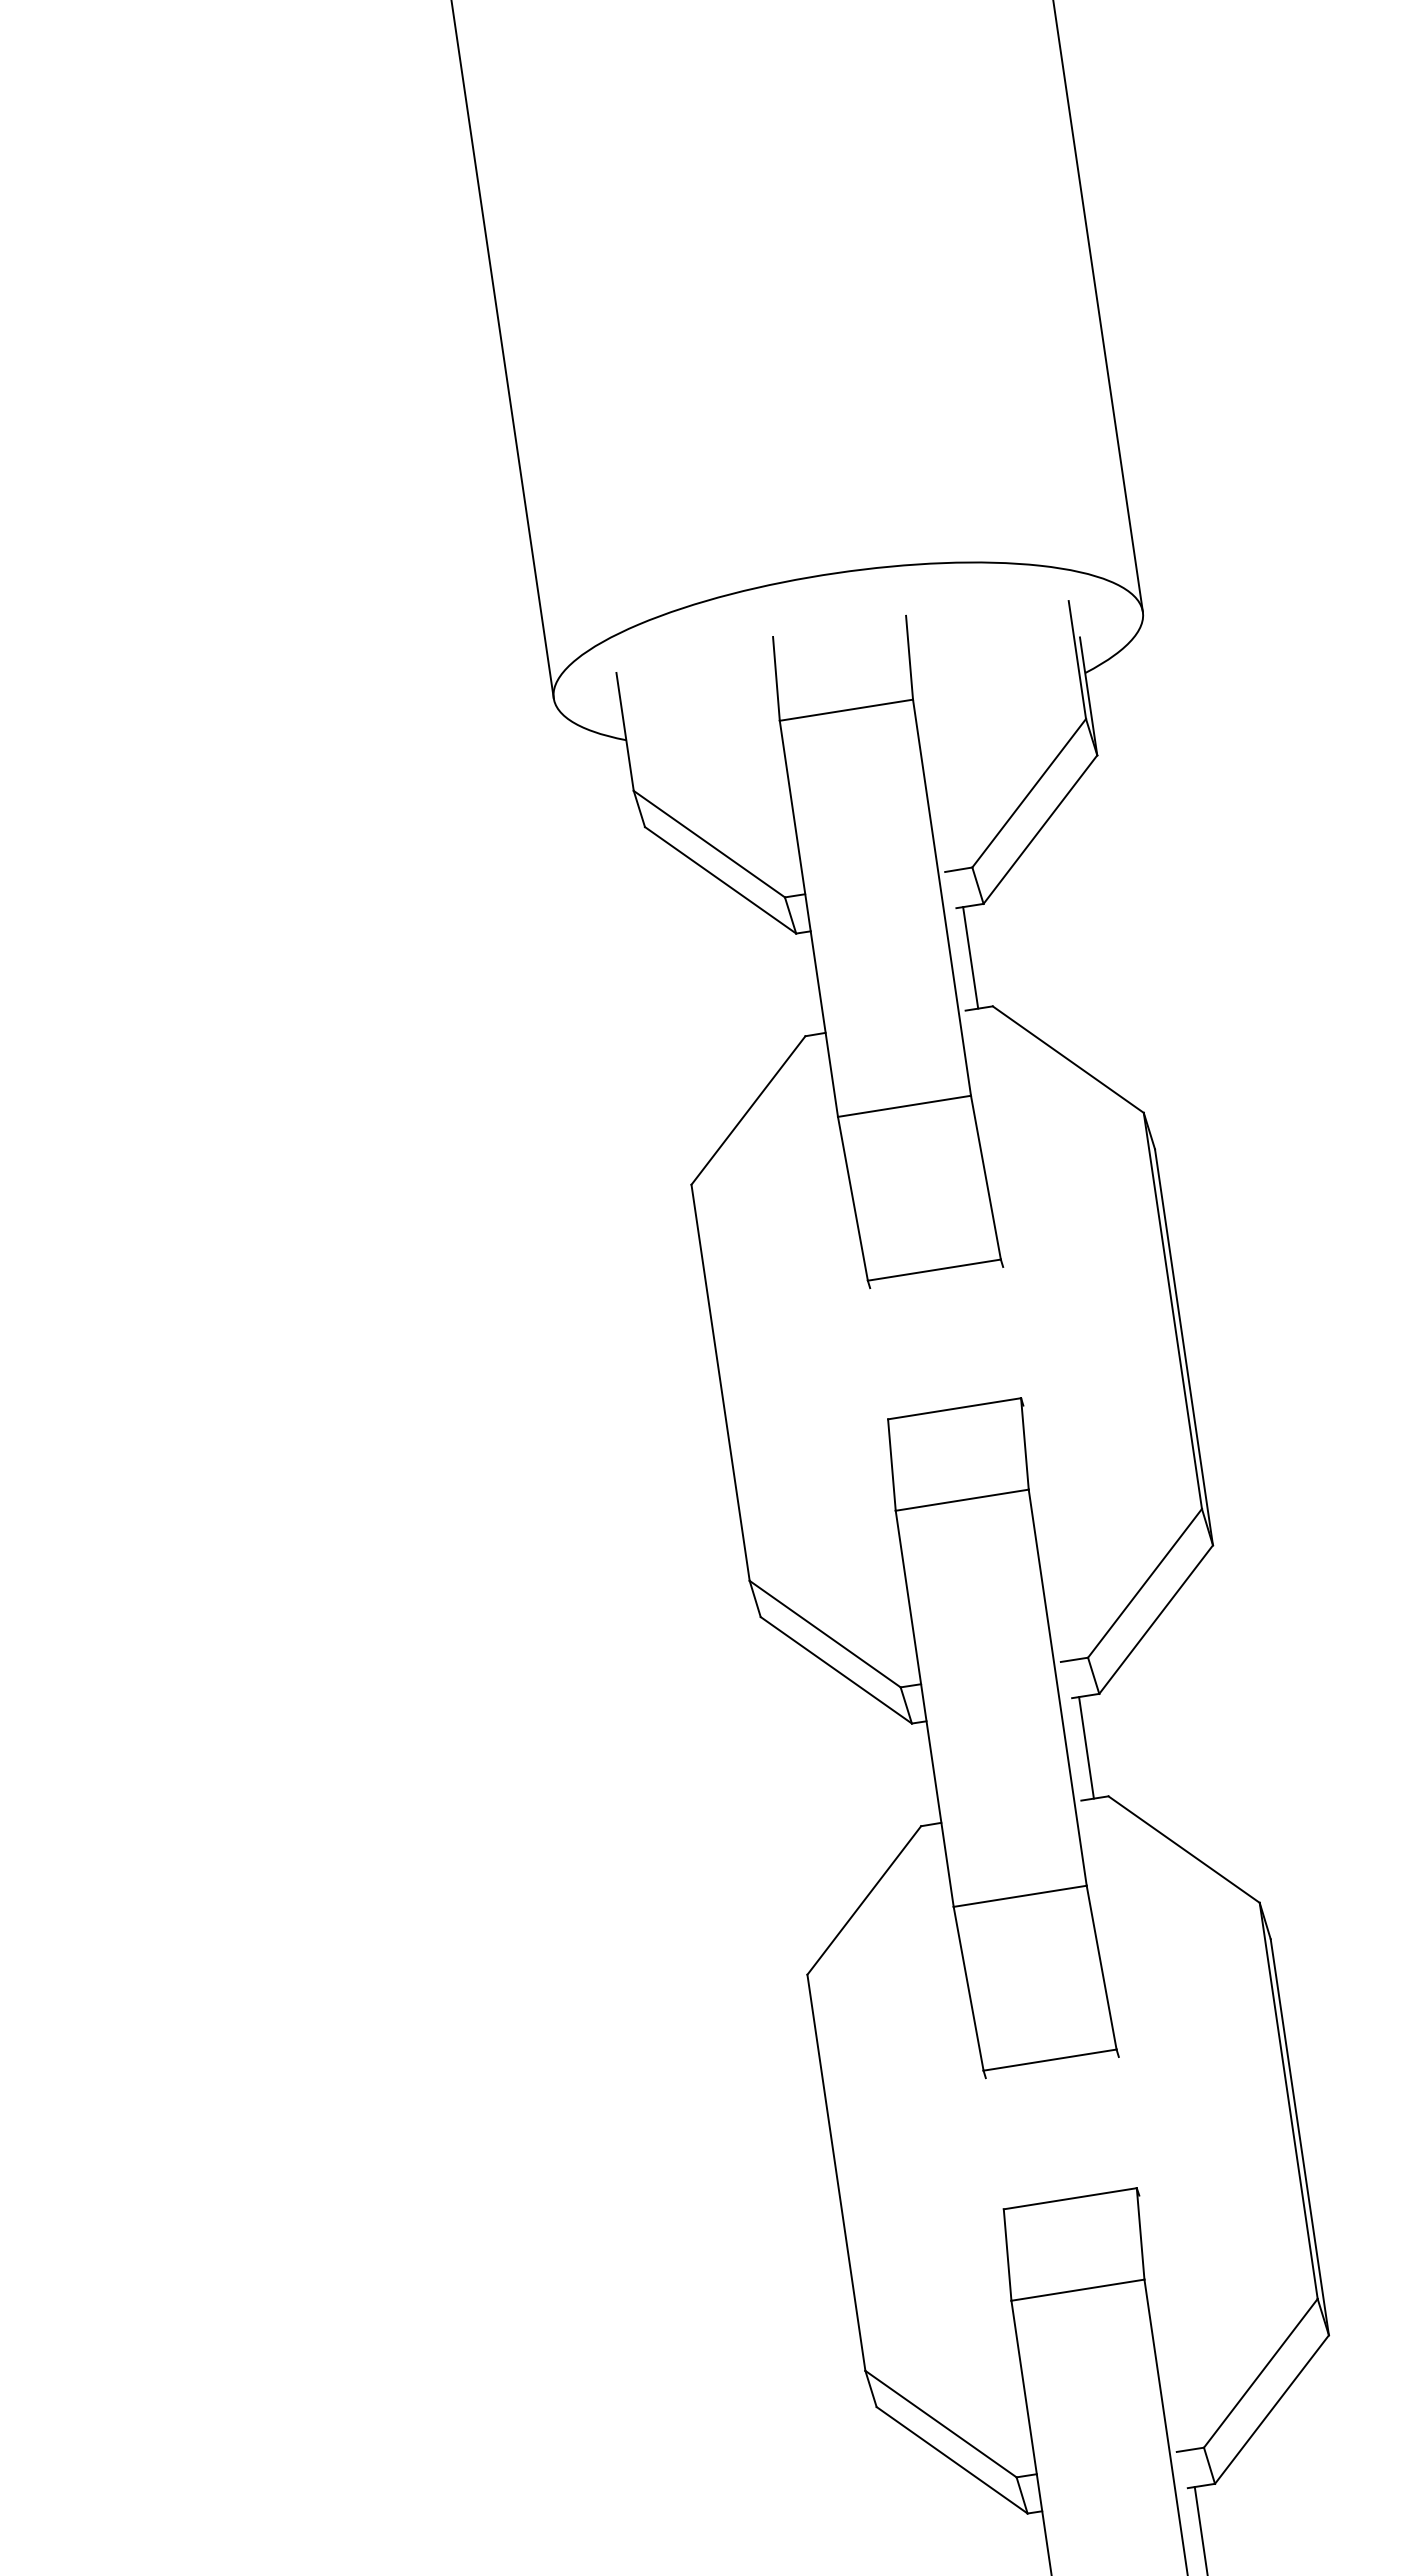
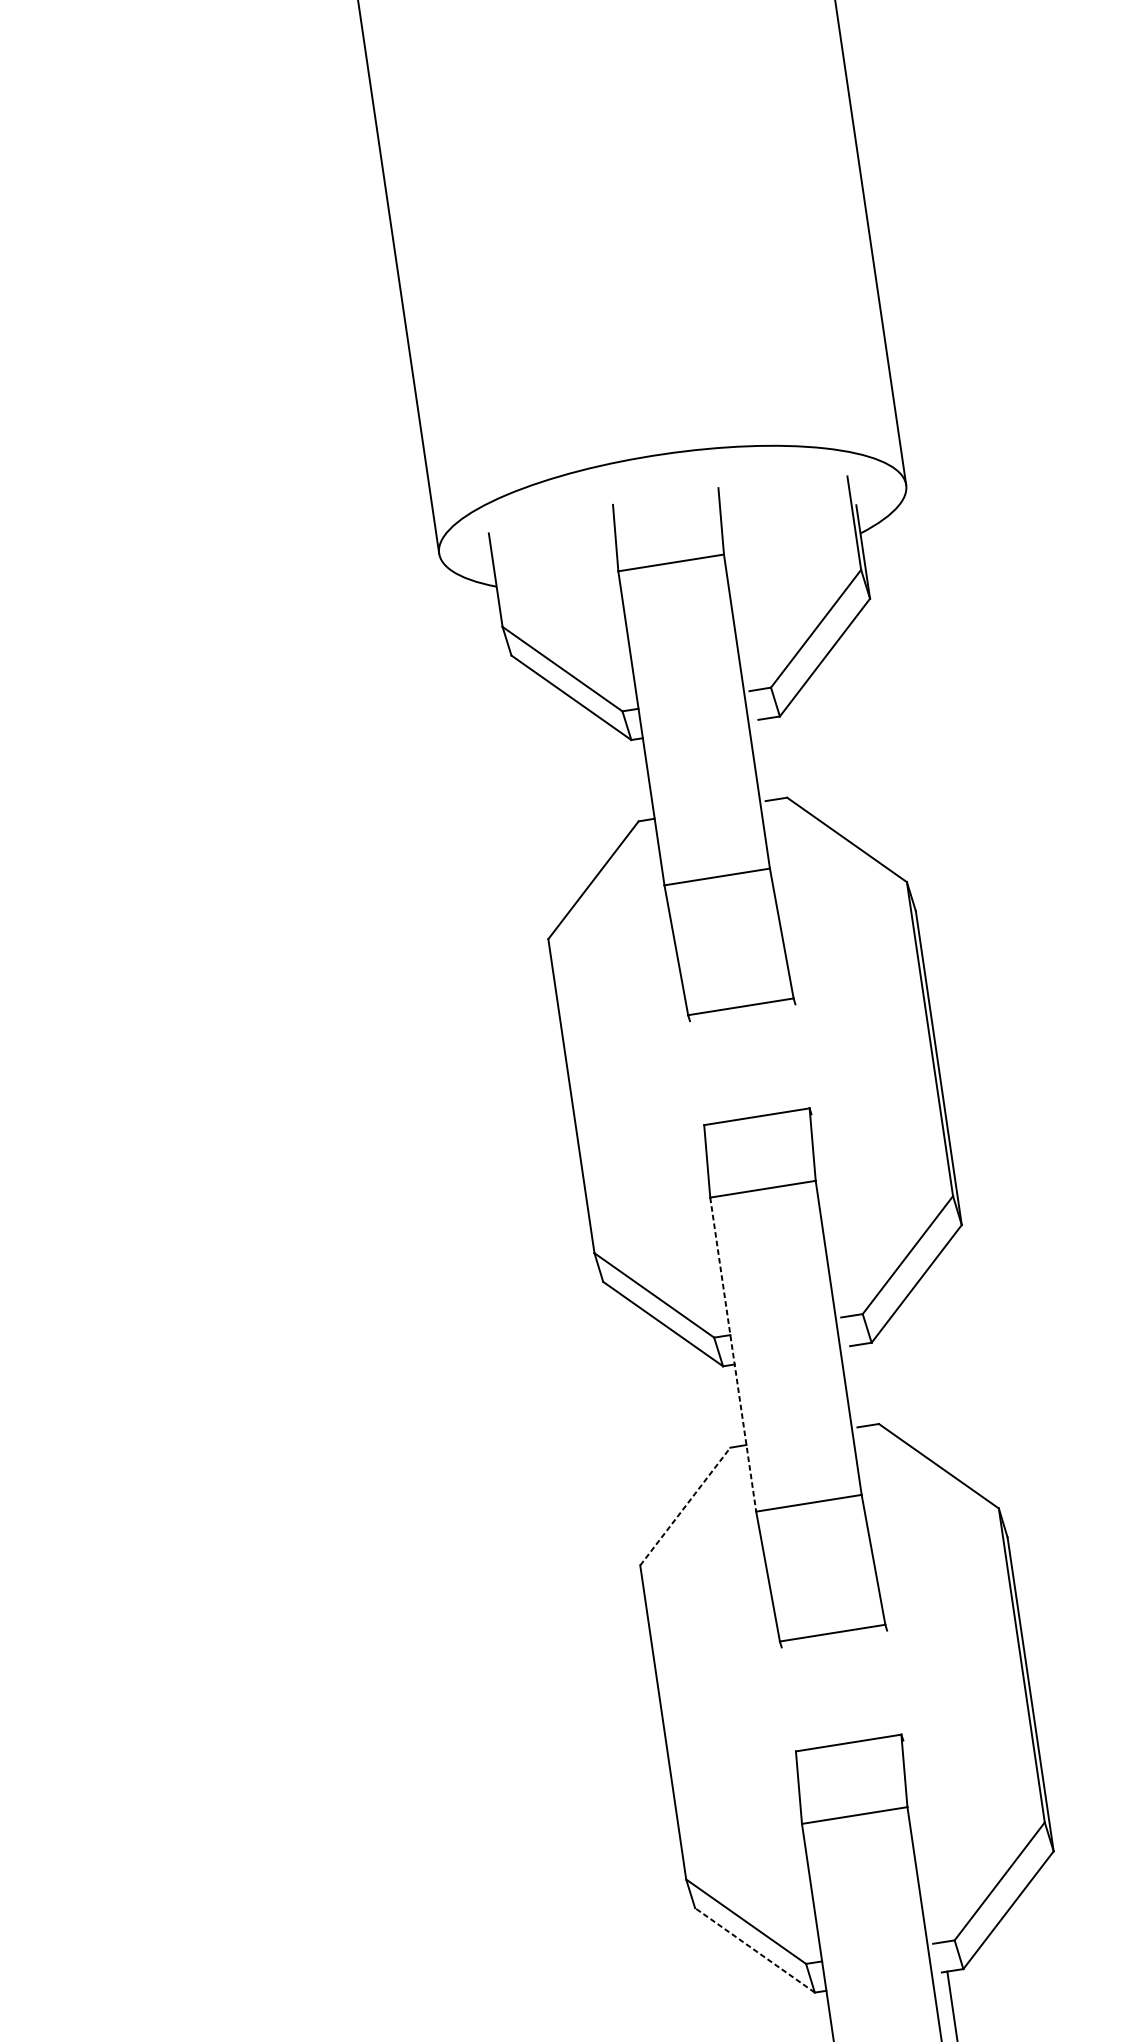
line: (970, 957) -> (769, 758), removed
line: (924, 1709) -> (733, 1355), solid -> dashed
line: (1086, 1747) -> (861, 1385), removed
line: (864, 1900) -> (685, 1506), solid -> dashed
line: (951, 2459) -> (754, 1949), solid -> dashed

